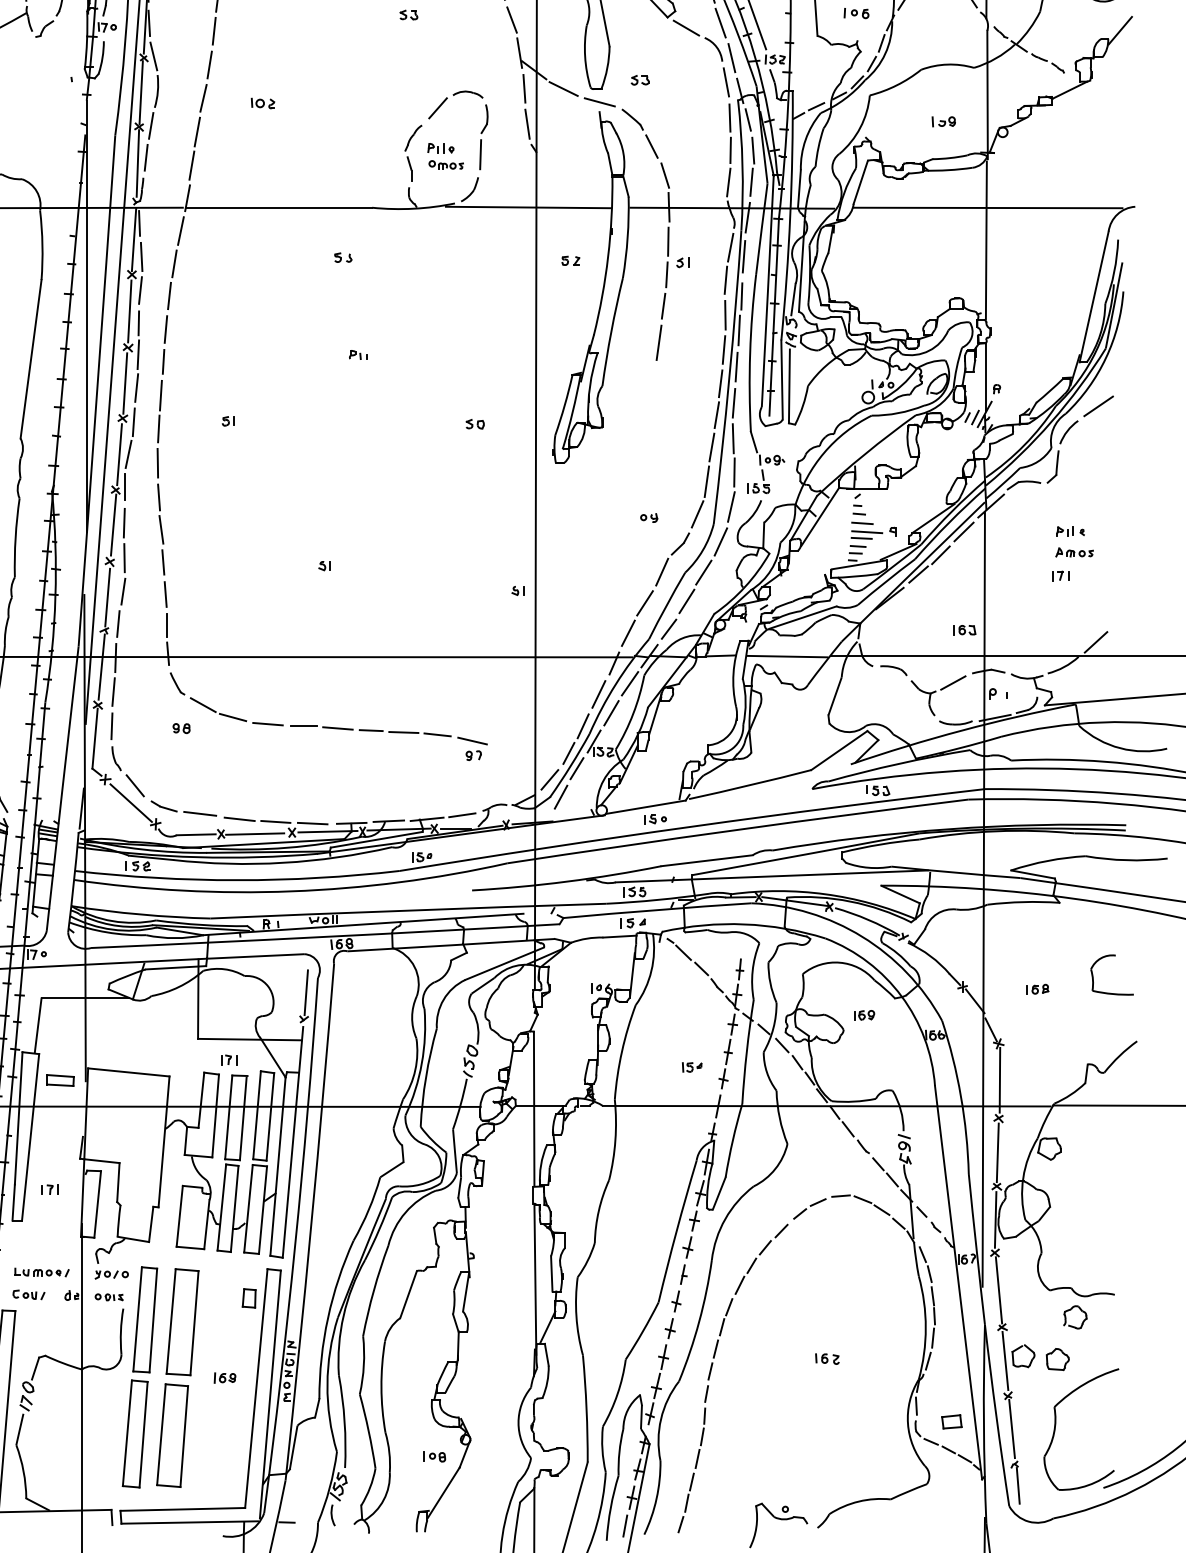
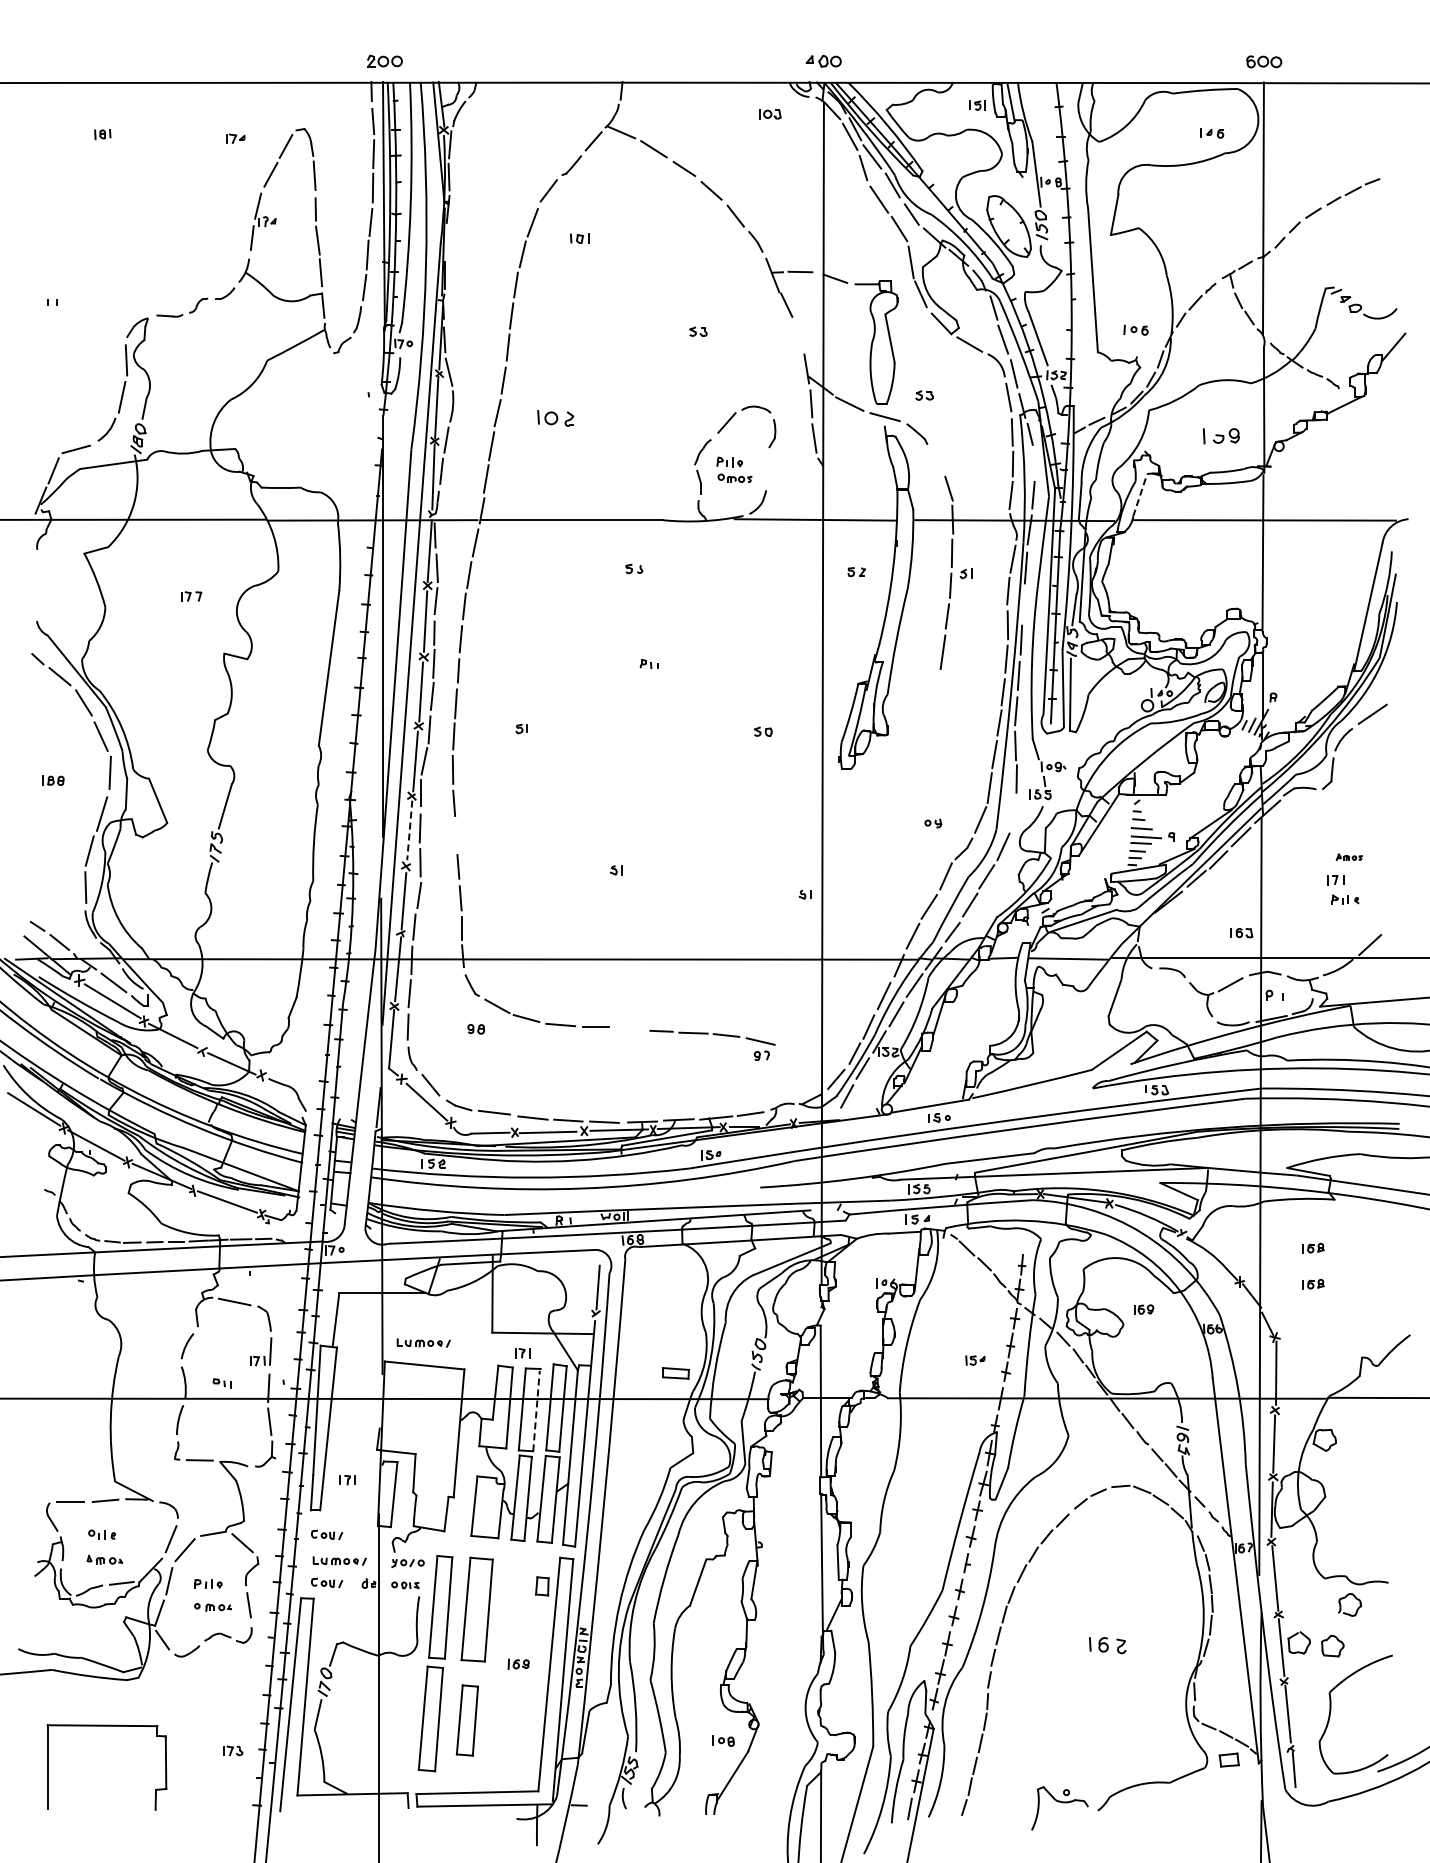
line: (511, 19) -> (798, 336), removed
part: (262, 102) -> (555, 417), size x1.6
part: (943, 121) -> (1221, 435), size x1.6
line: (651, 146) -> (935, 460), removed
line: (753, 149) -> (1035, 463), removed
line: (480, 154) -> (768, 468), removed
line: (861, 181) -> (1140, 494), solid -> dashed
line: (741, 296) -> (1023, 606), removed
line: (731, 506) -> (1013, 812), removed
line: (113, 525) -> (409, 830), solid -> dashed
line: (161, 529) -> (456, 834), removed
part: (1070, 531) -> (1345, 899), moved
part: (1074, 552) -> (1349, 857), size x0.7
line: (337, 728) -> (628, 1029), removed
part: (1038, 951) -> (1313, 1247), added
part: (1111, 992) -> (1385, 1287), removed
part: (127, 1048) -> (423, 1342), added
part: (60, 1080) -> (675, 1373), moved
line: (243, 1118) -> (536, 1410), solid -> dashed
part: (29, 1245) -> (327, 1534), added
part: (827, 1358) -> (1107, 1645), size x1.6
part: (951, 1421) -> (1228, 1759), moved
part: (172, 1435) -> (467, 1720), size x0.7

